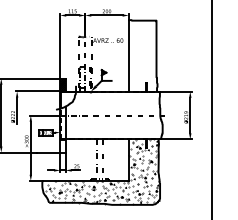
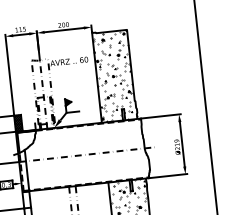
hatch: (142, 56) -> (114, 76), added

